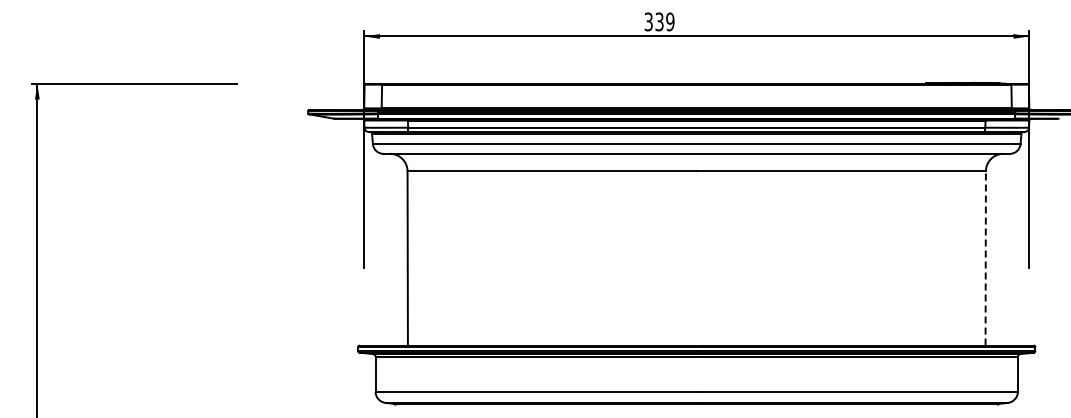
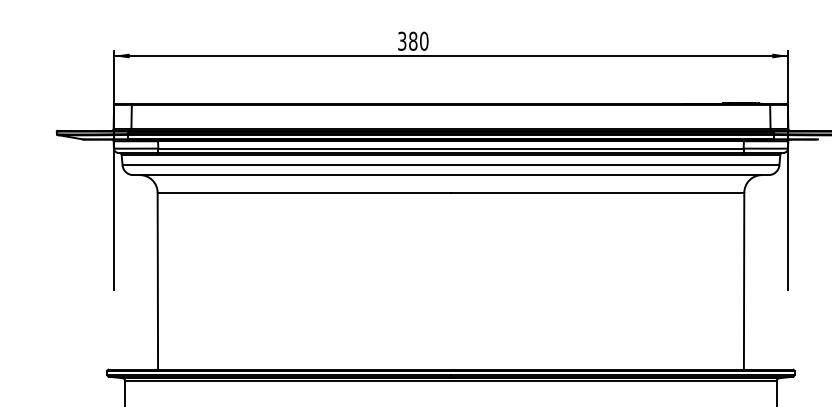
text: (664, 21) -> (418, 40), 339 -> 380
line: (985, 257) -> (743, 280), dashed -> solid

